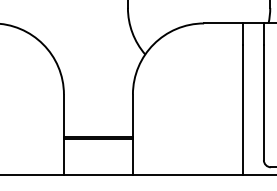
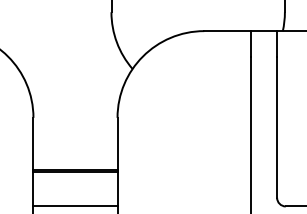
line: (97, 167) -> (74, 206), added

